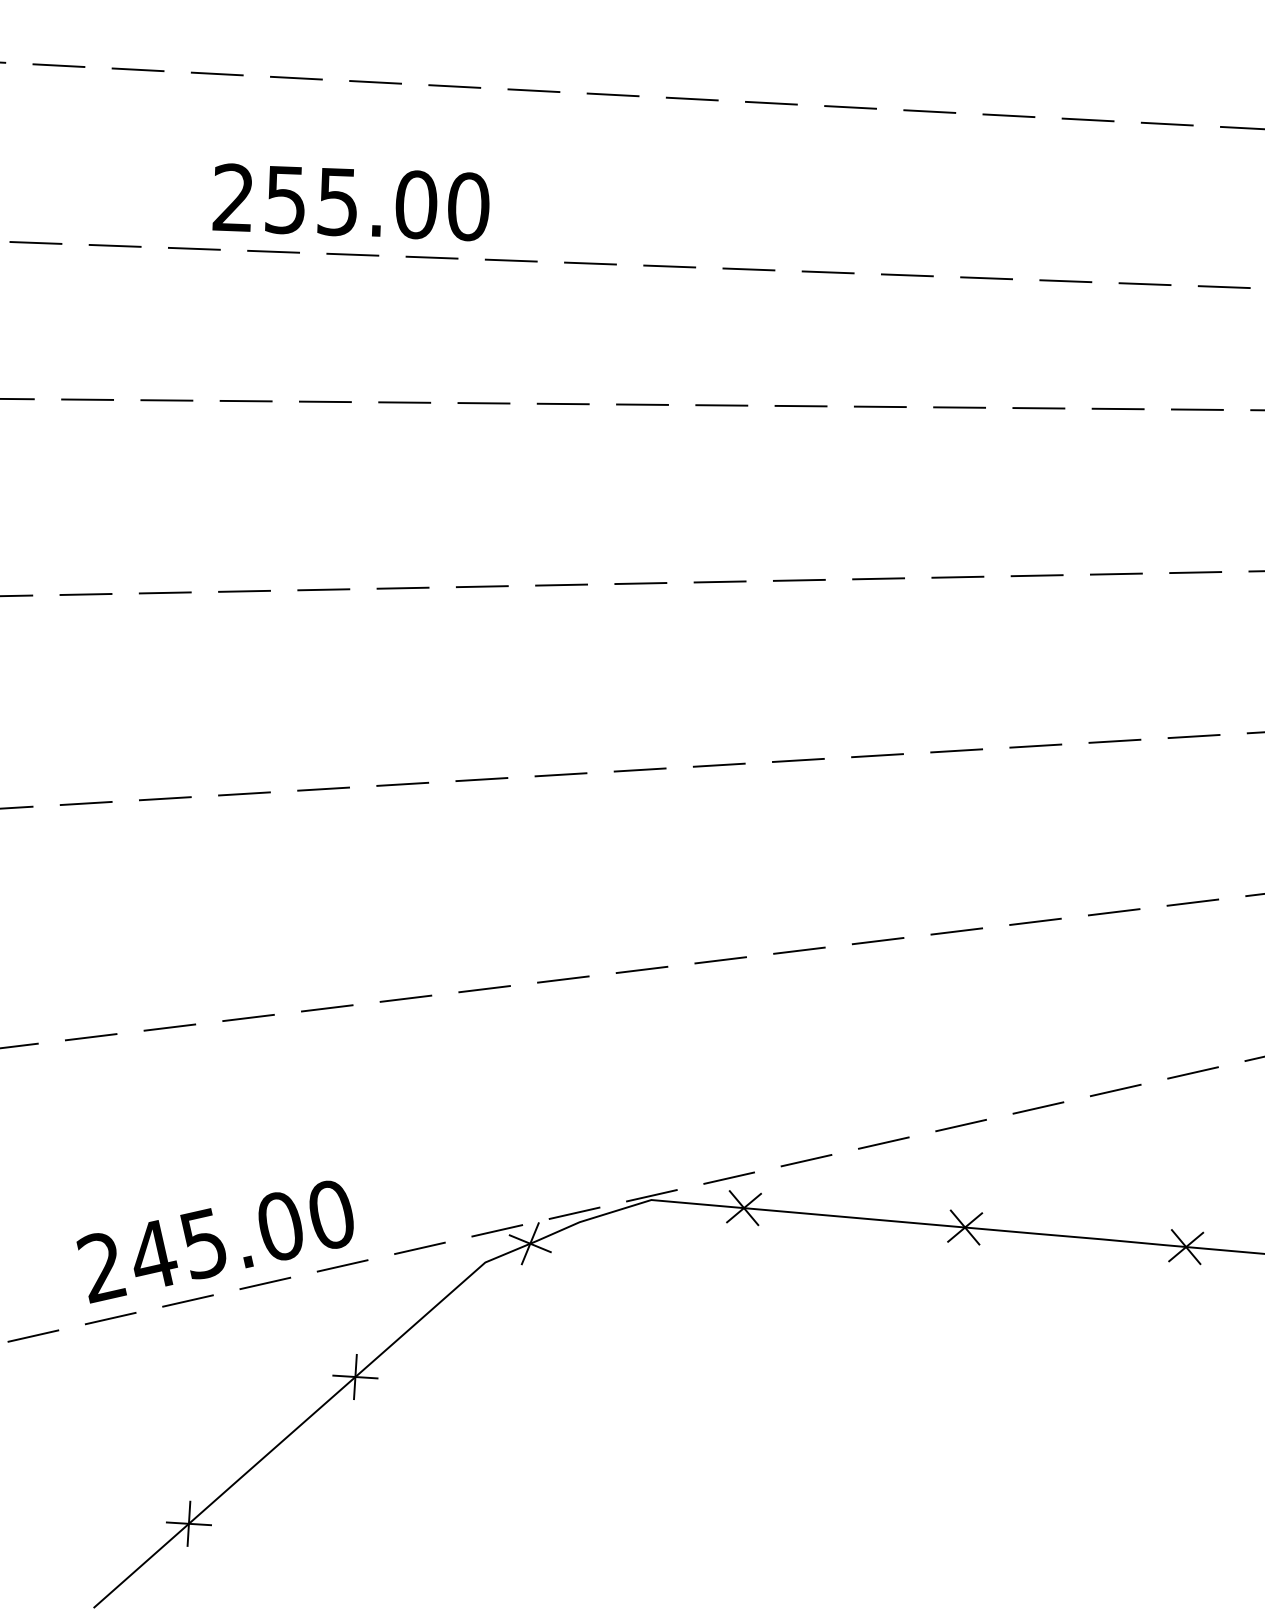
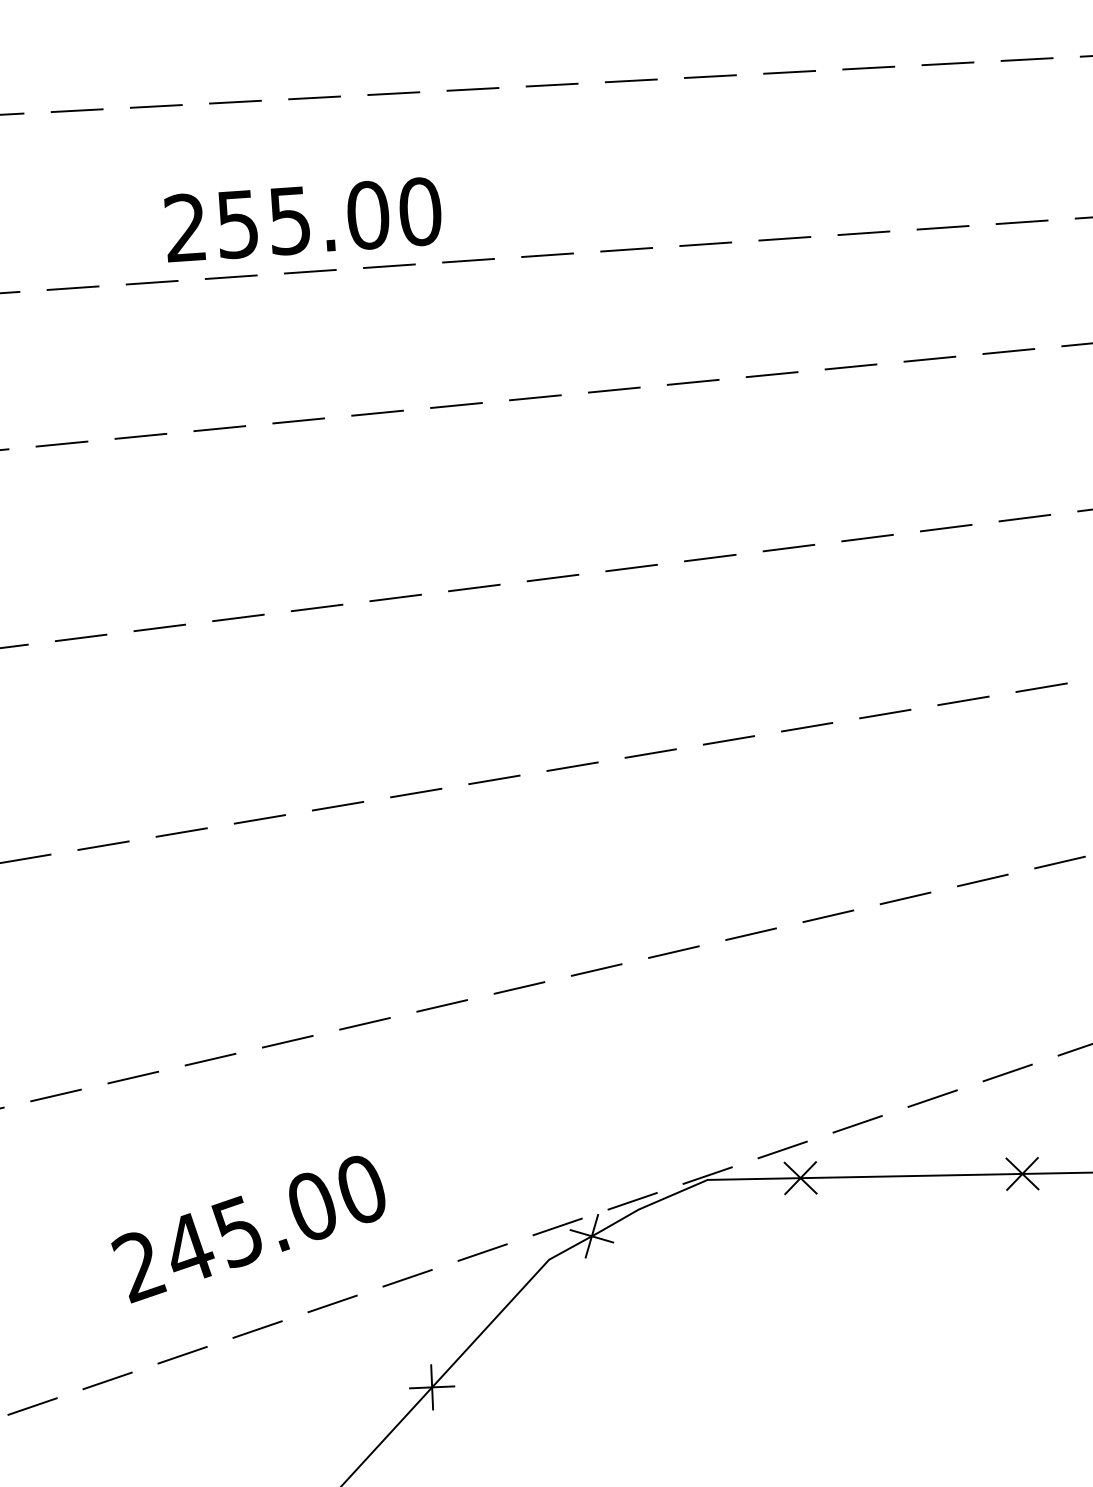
text: (214, 1241) -> (248, 1228), moved

